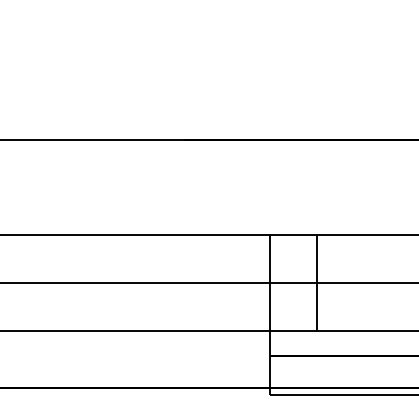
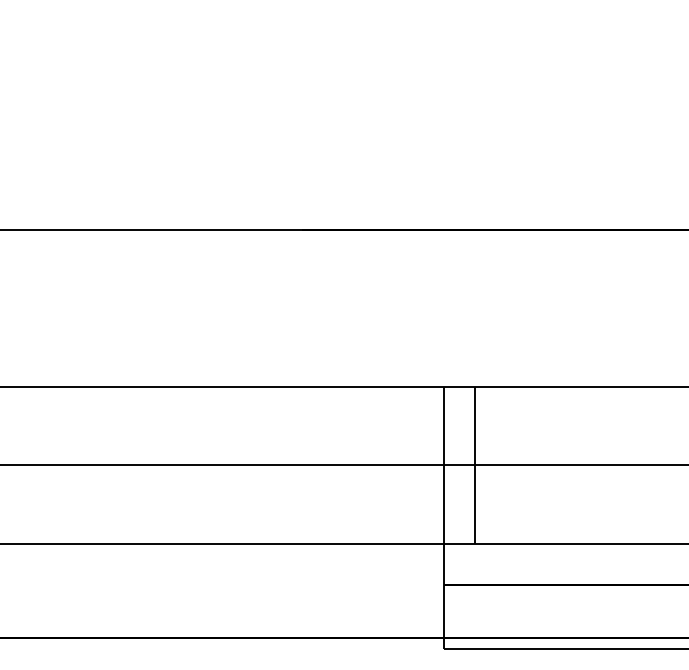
line: (317, 283) -> (475, 465), moved

